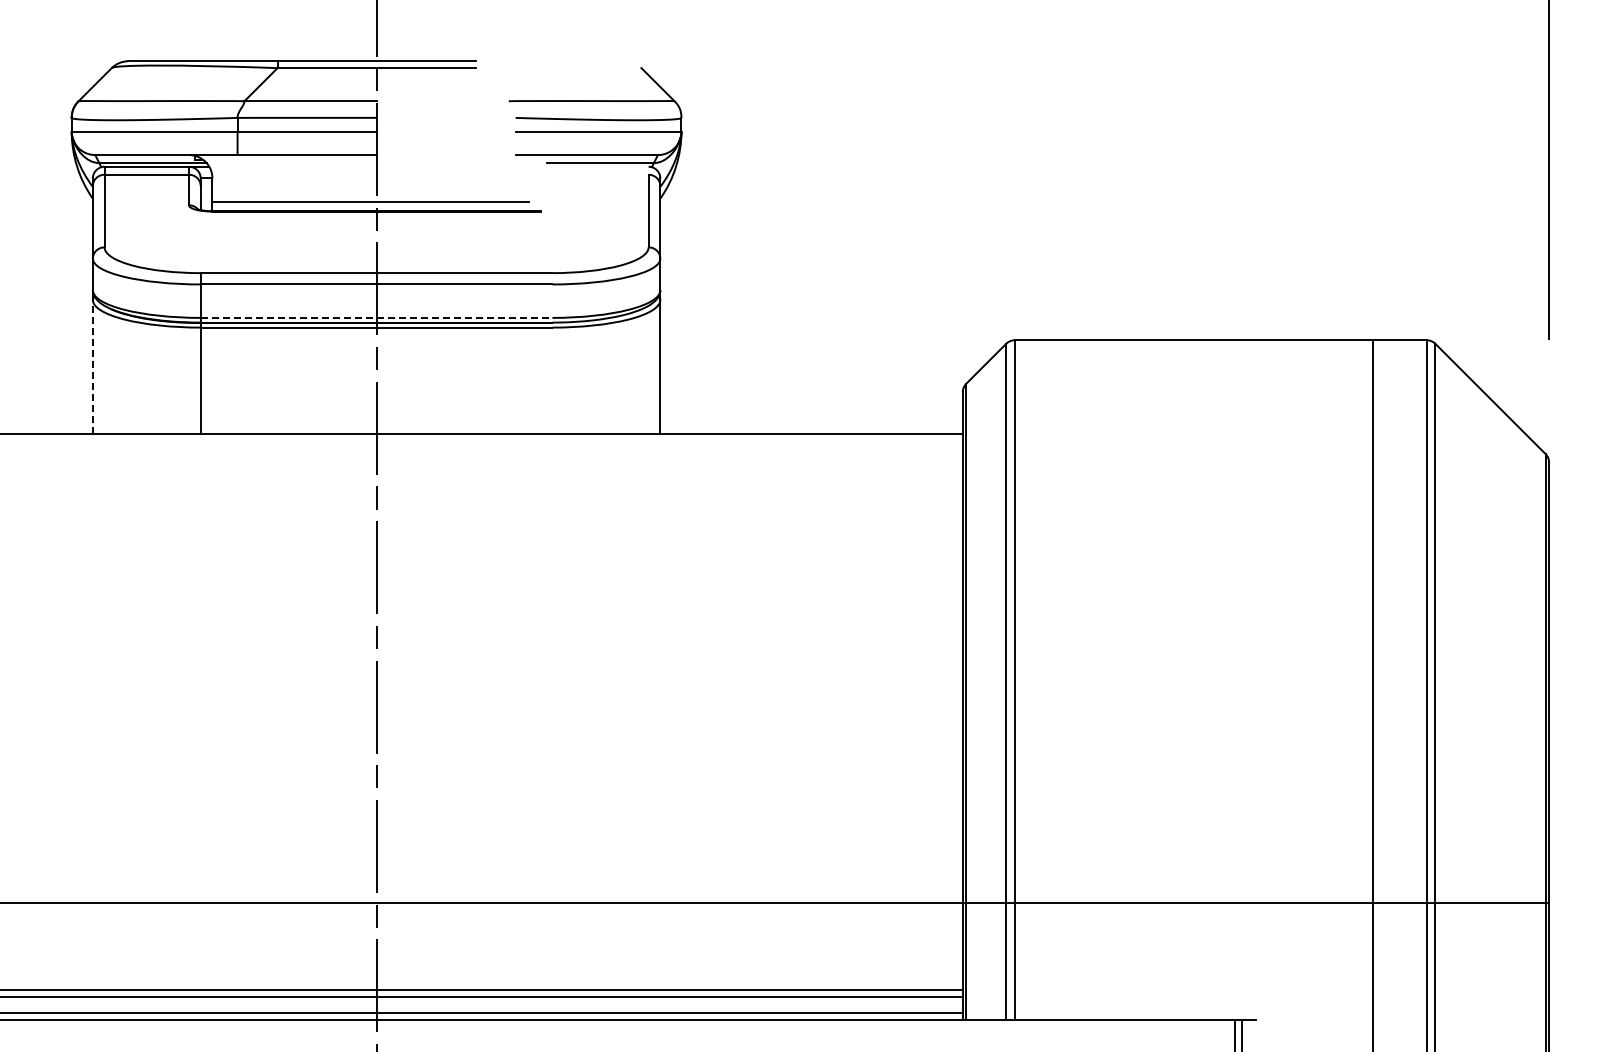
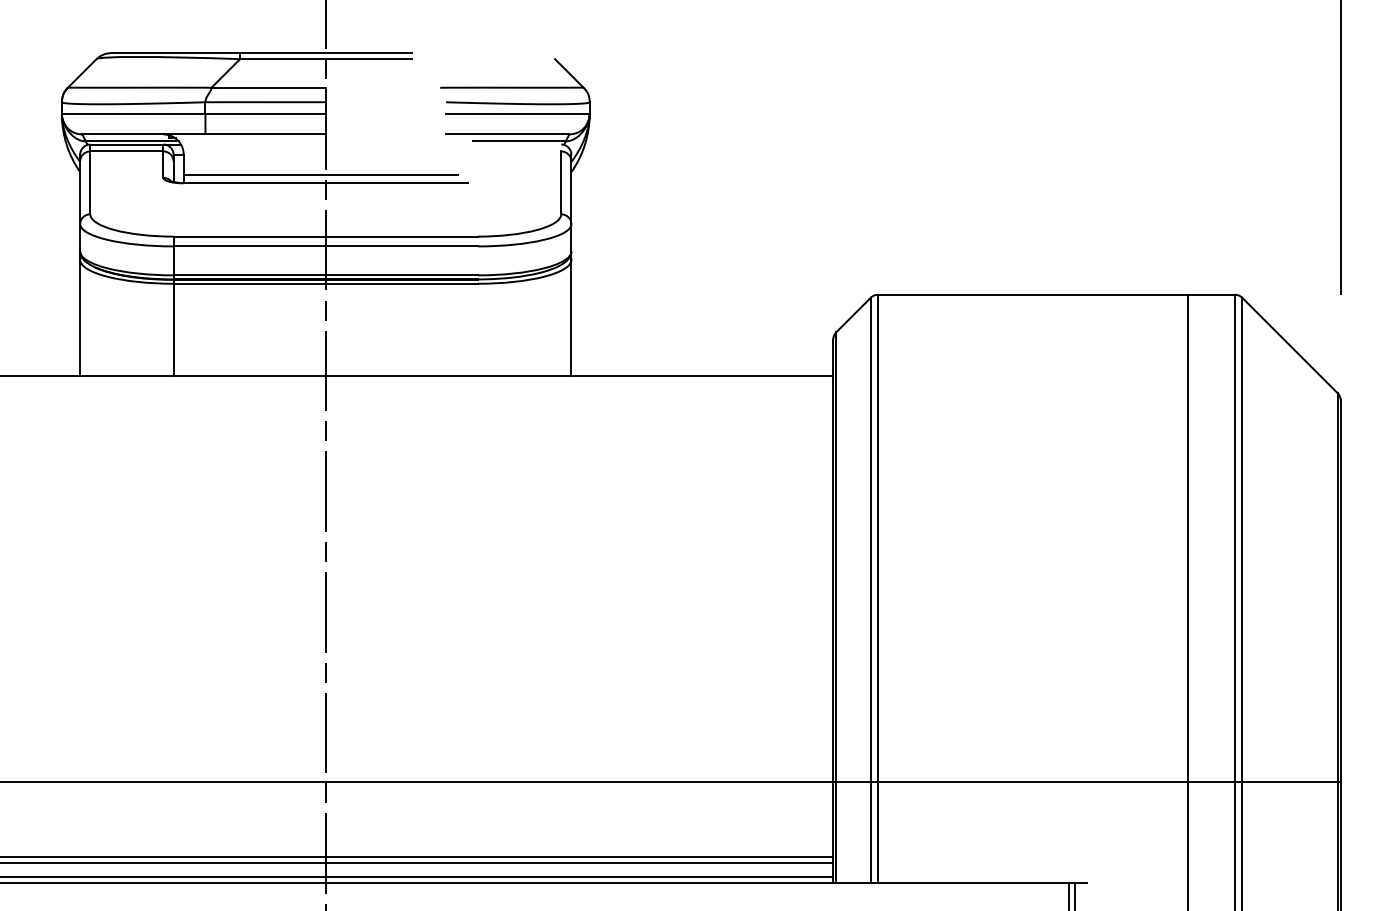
line: (376, 317) -> (325, 275), dashed -> solid
line: (92, 366) -> (79, 317), dashed -> solid

